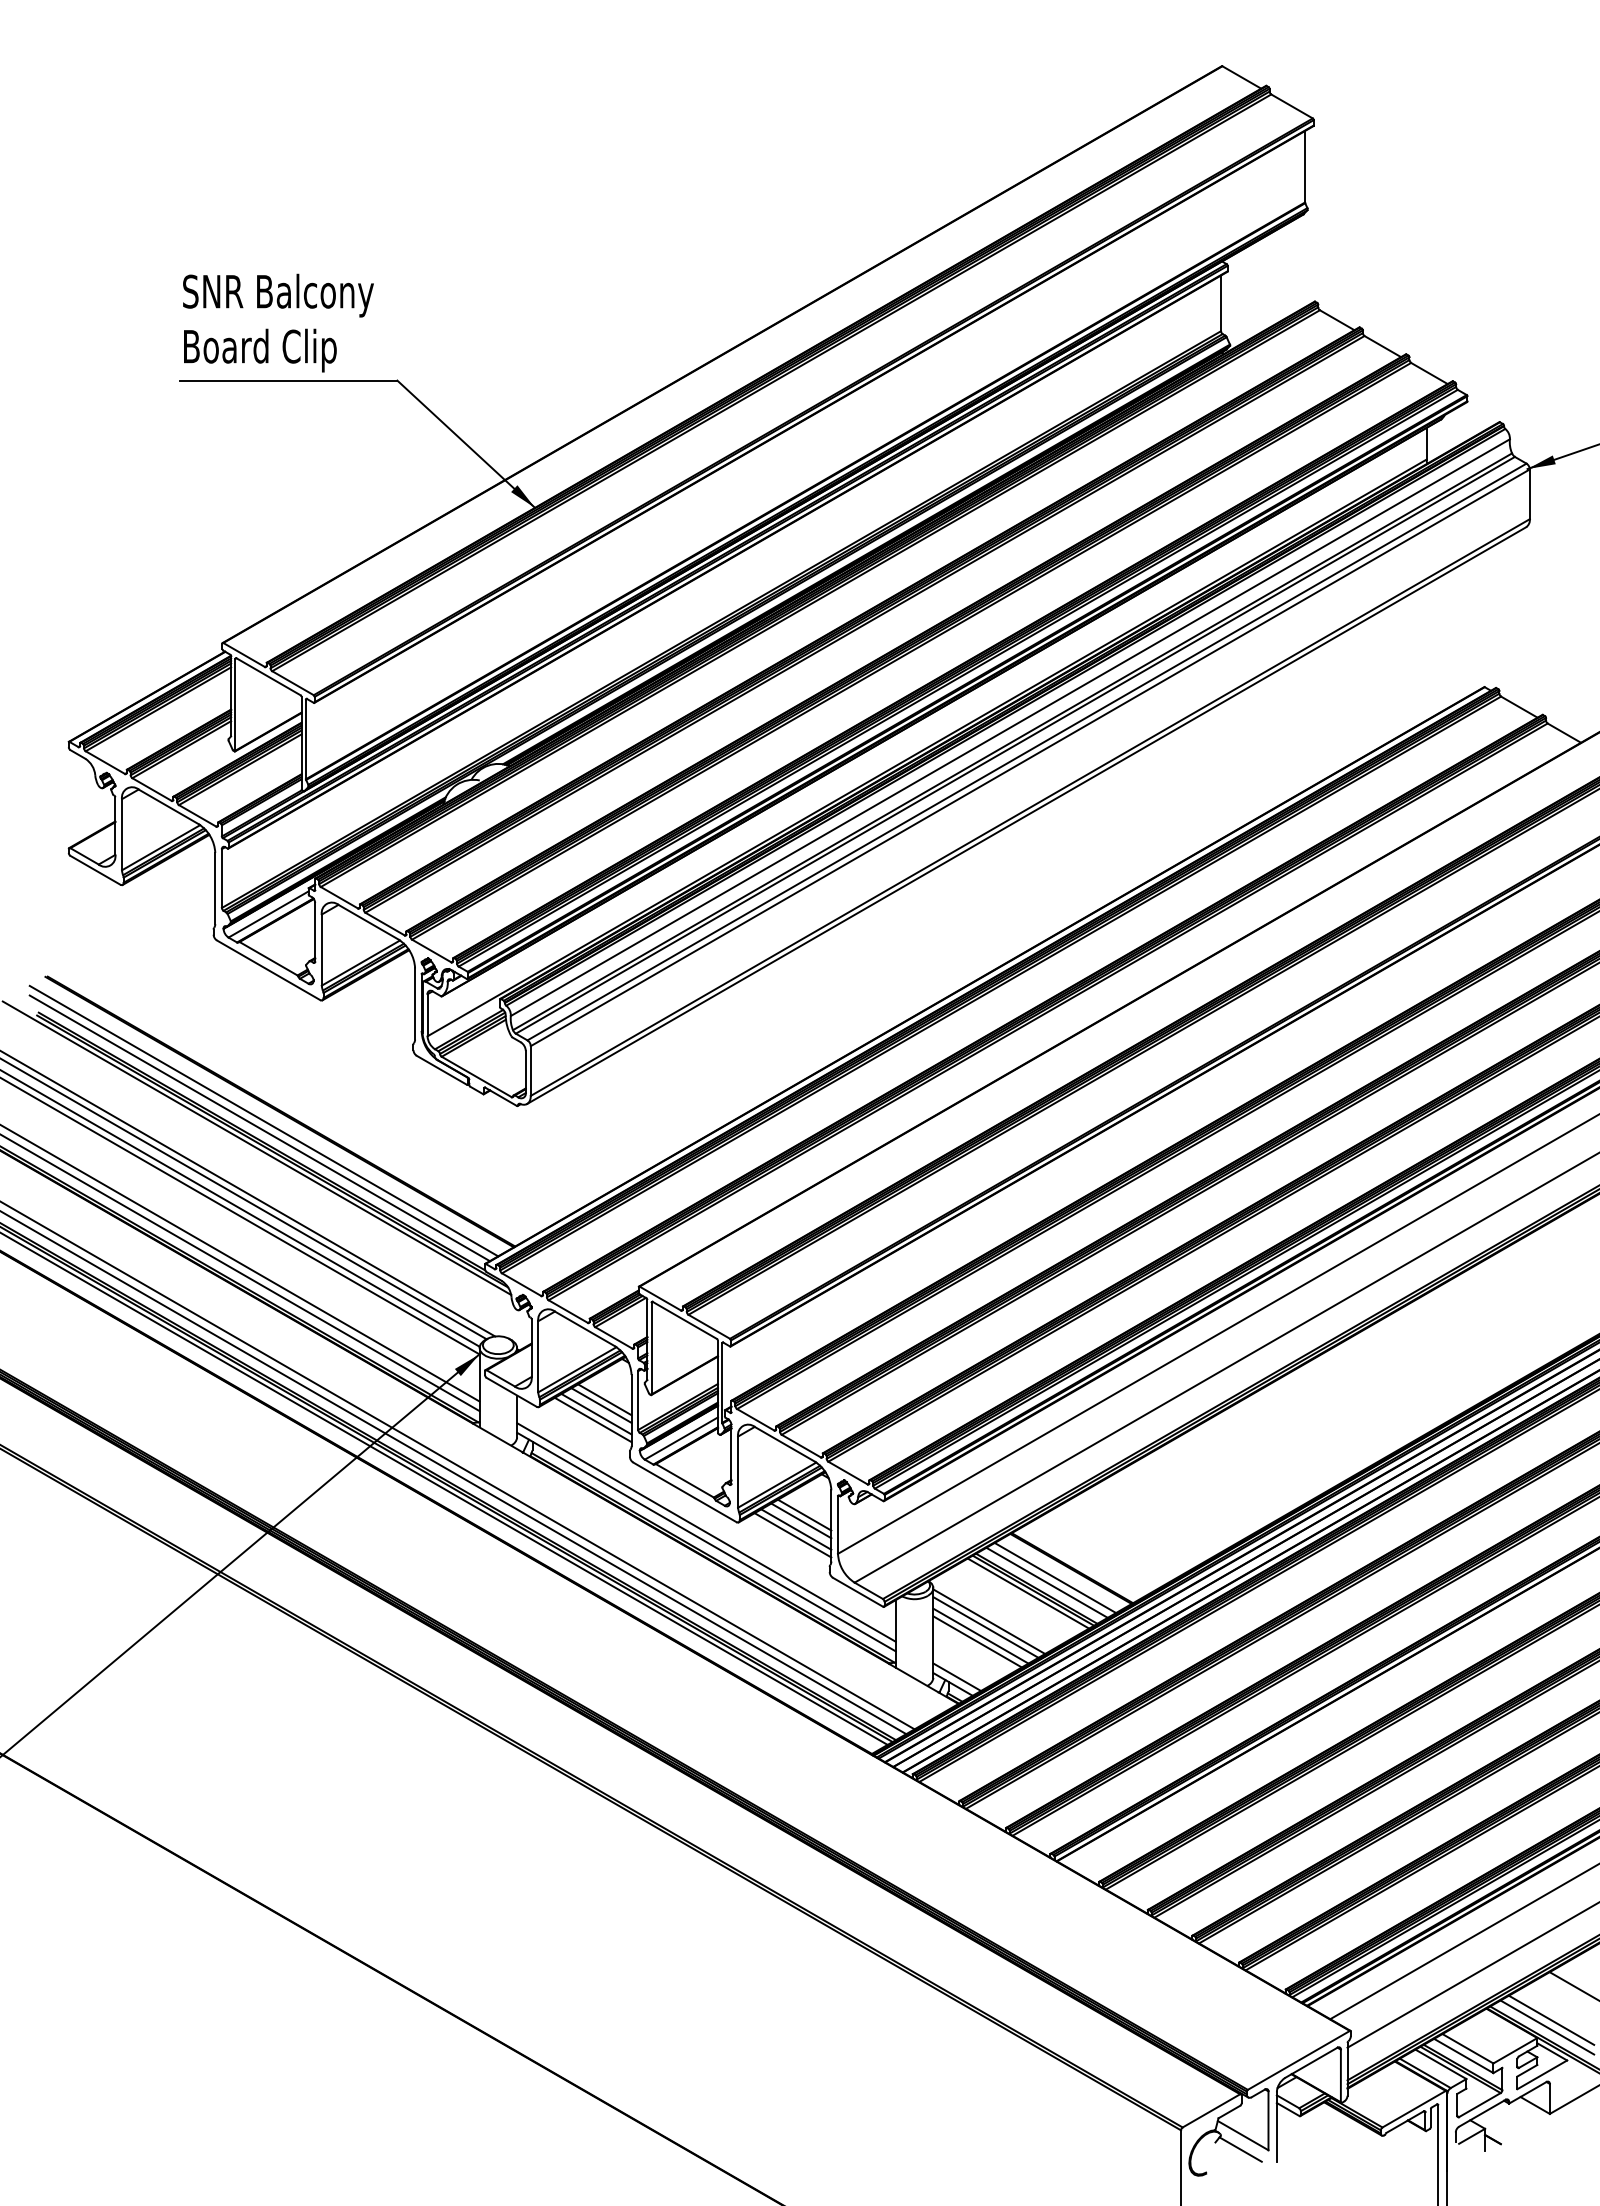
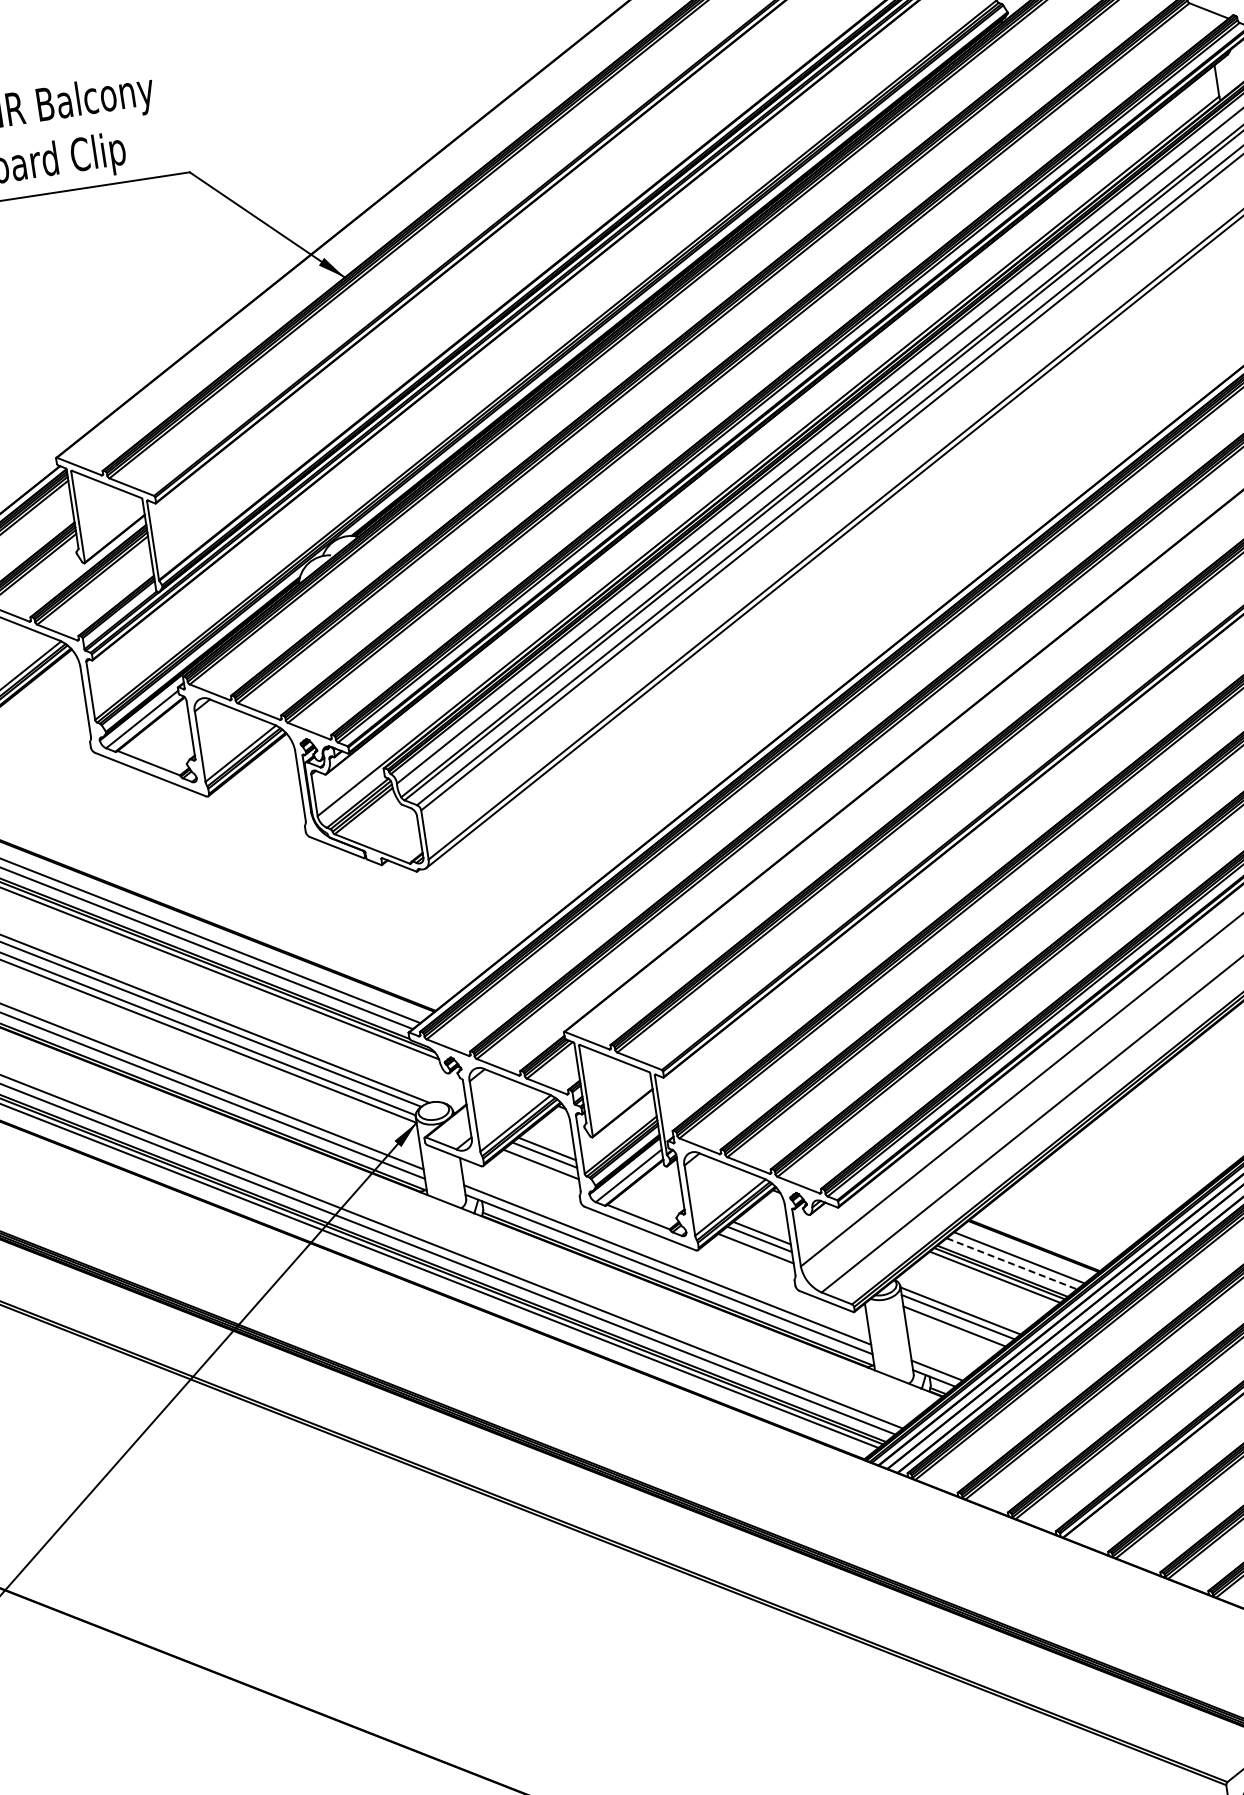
line: (592, 1419) -> (538, 1170), removed
line: (792, 1535) -> (753, 1255), removed
line: (1047, 1583) -> (1012, 1264), solid -> dashed
line: (977, 1641) -> (951, 1332), removed

